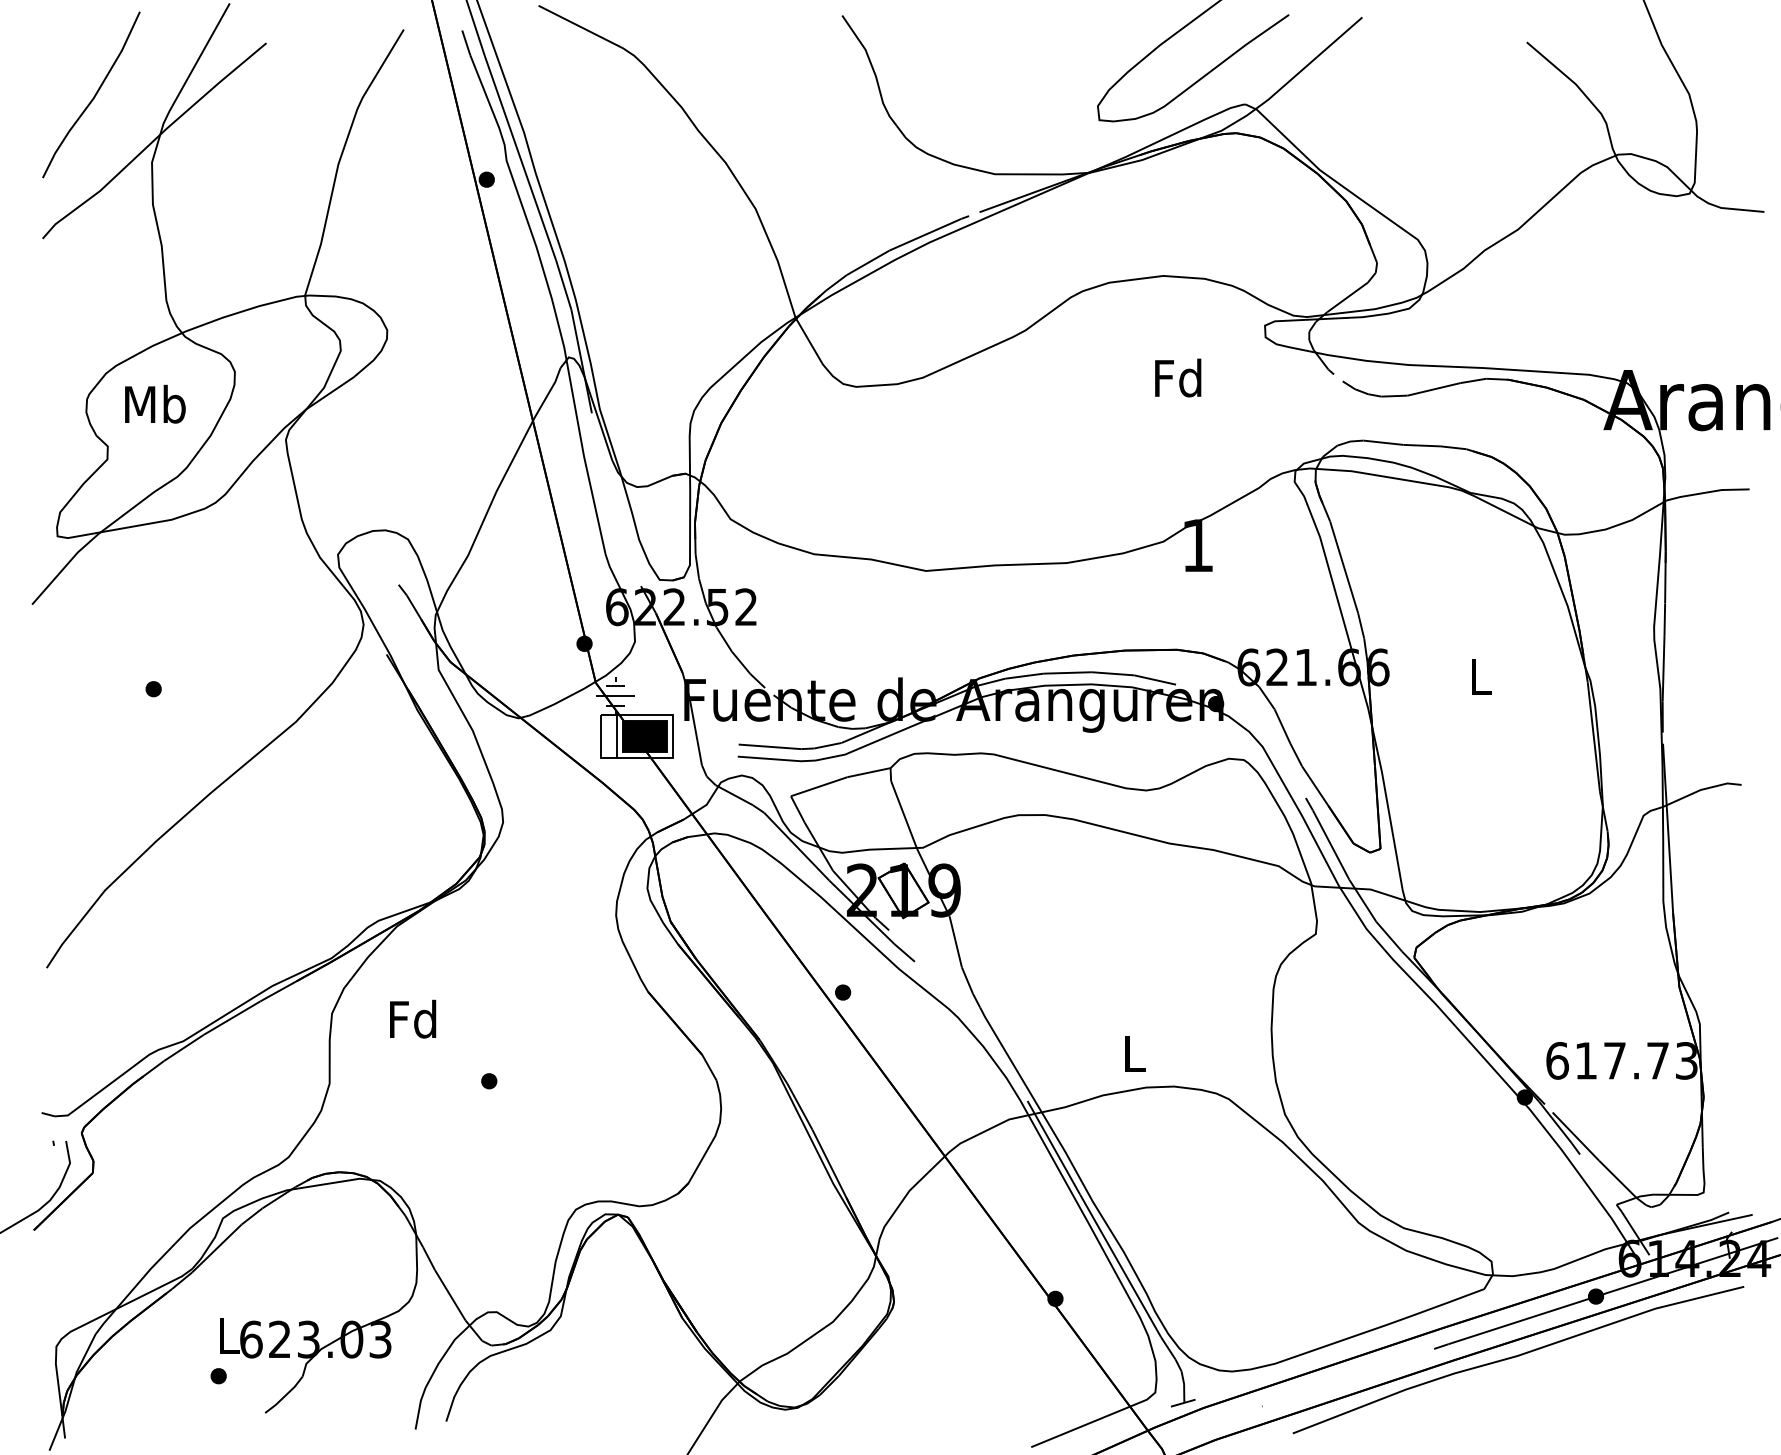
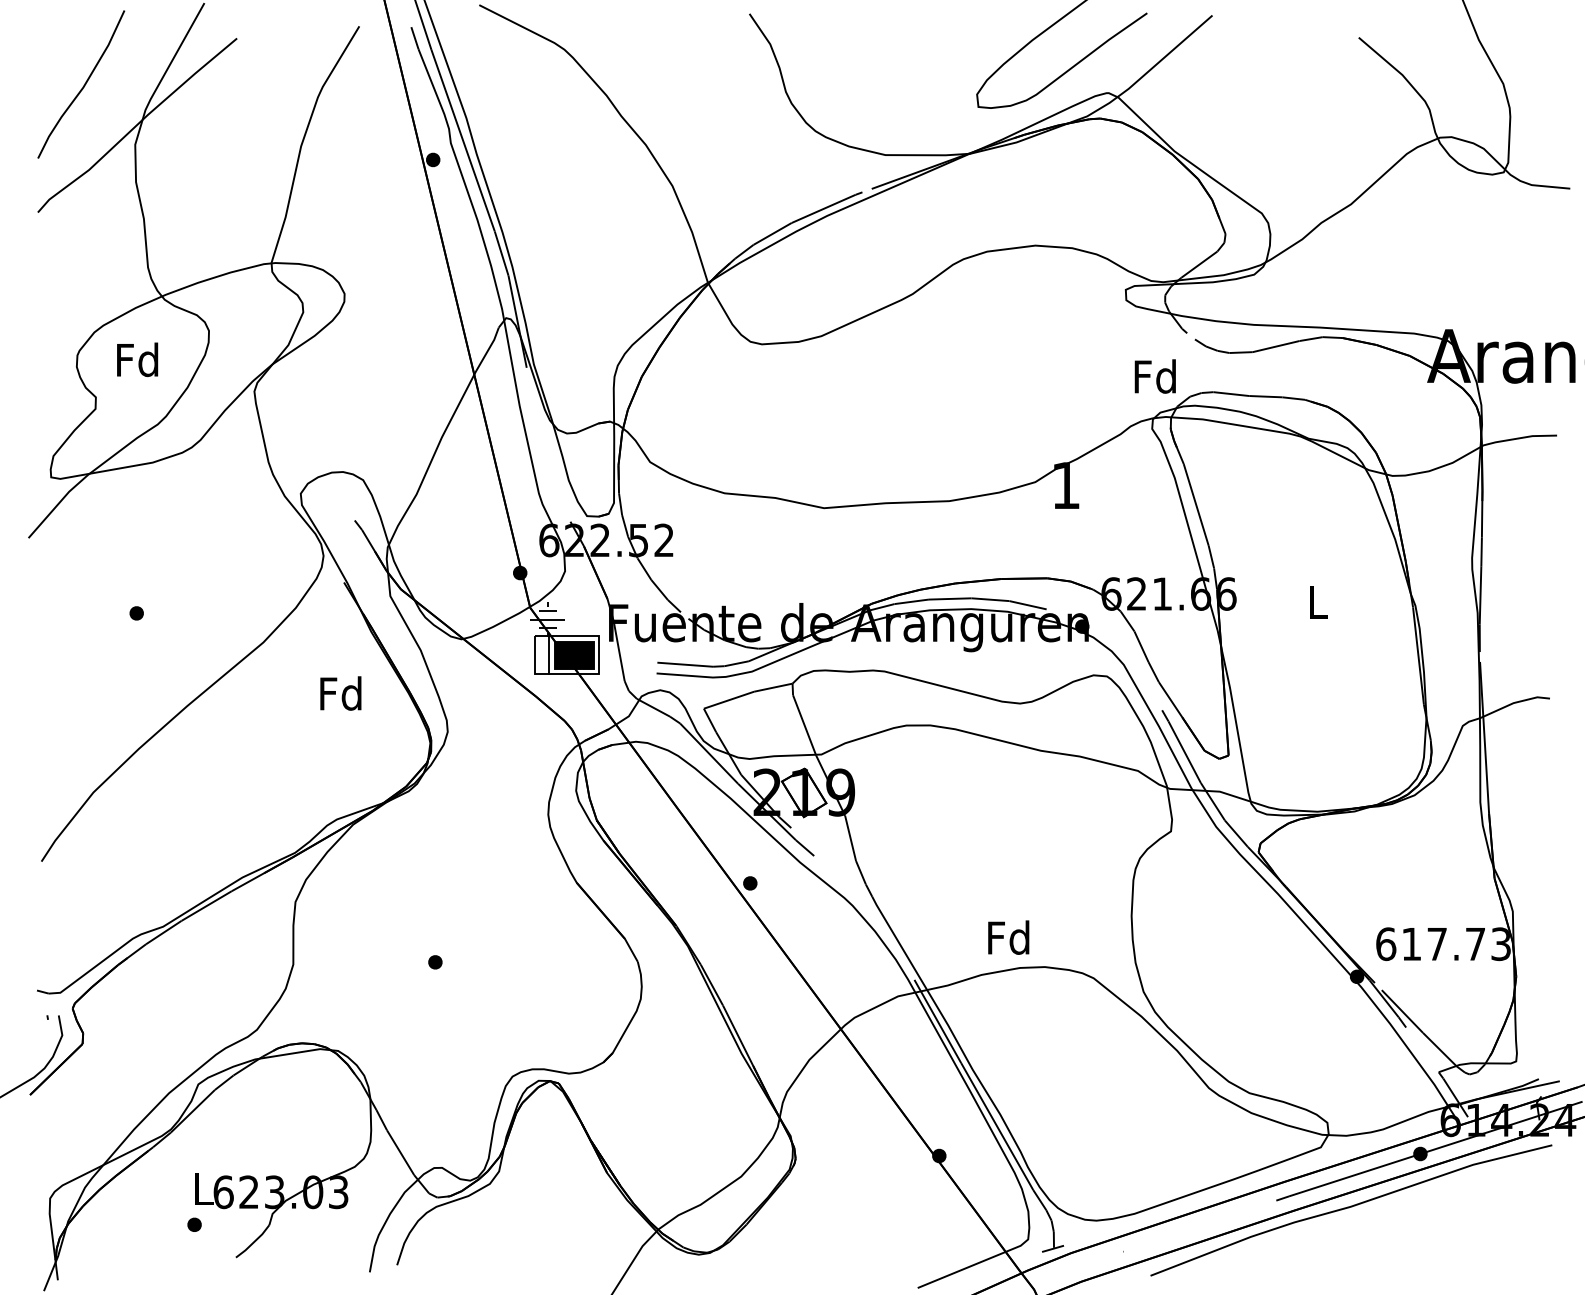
text: (1178, 377) -> (1155, 376), moved
text: (155, 403) -> (138, 359), Mb -> Fd
text: (413, 1018) -> (341, 692), moved
text: (1133, 1053) -> (1008, 937), L -> Fd

